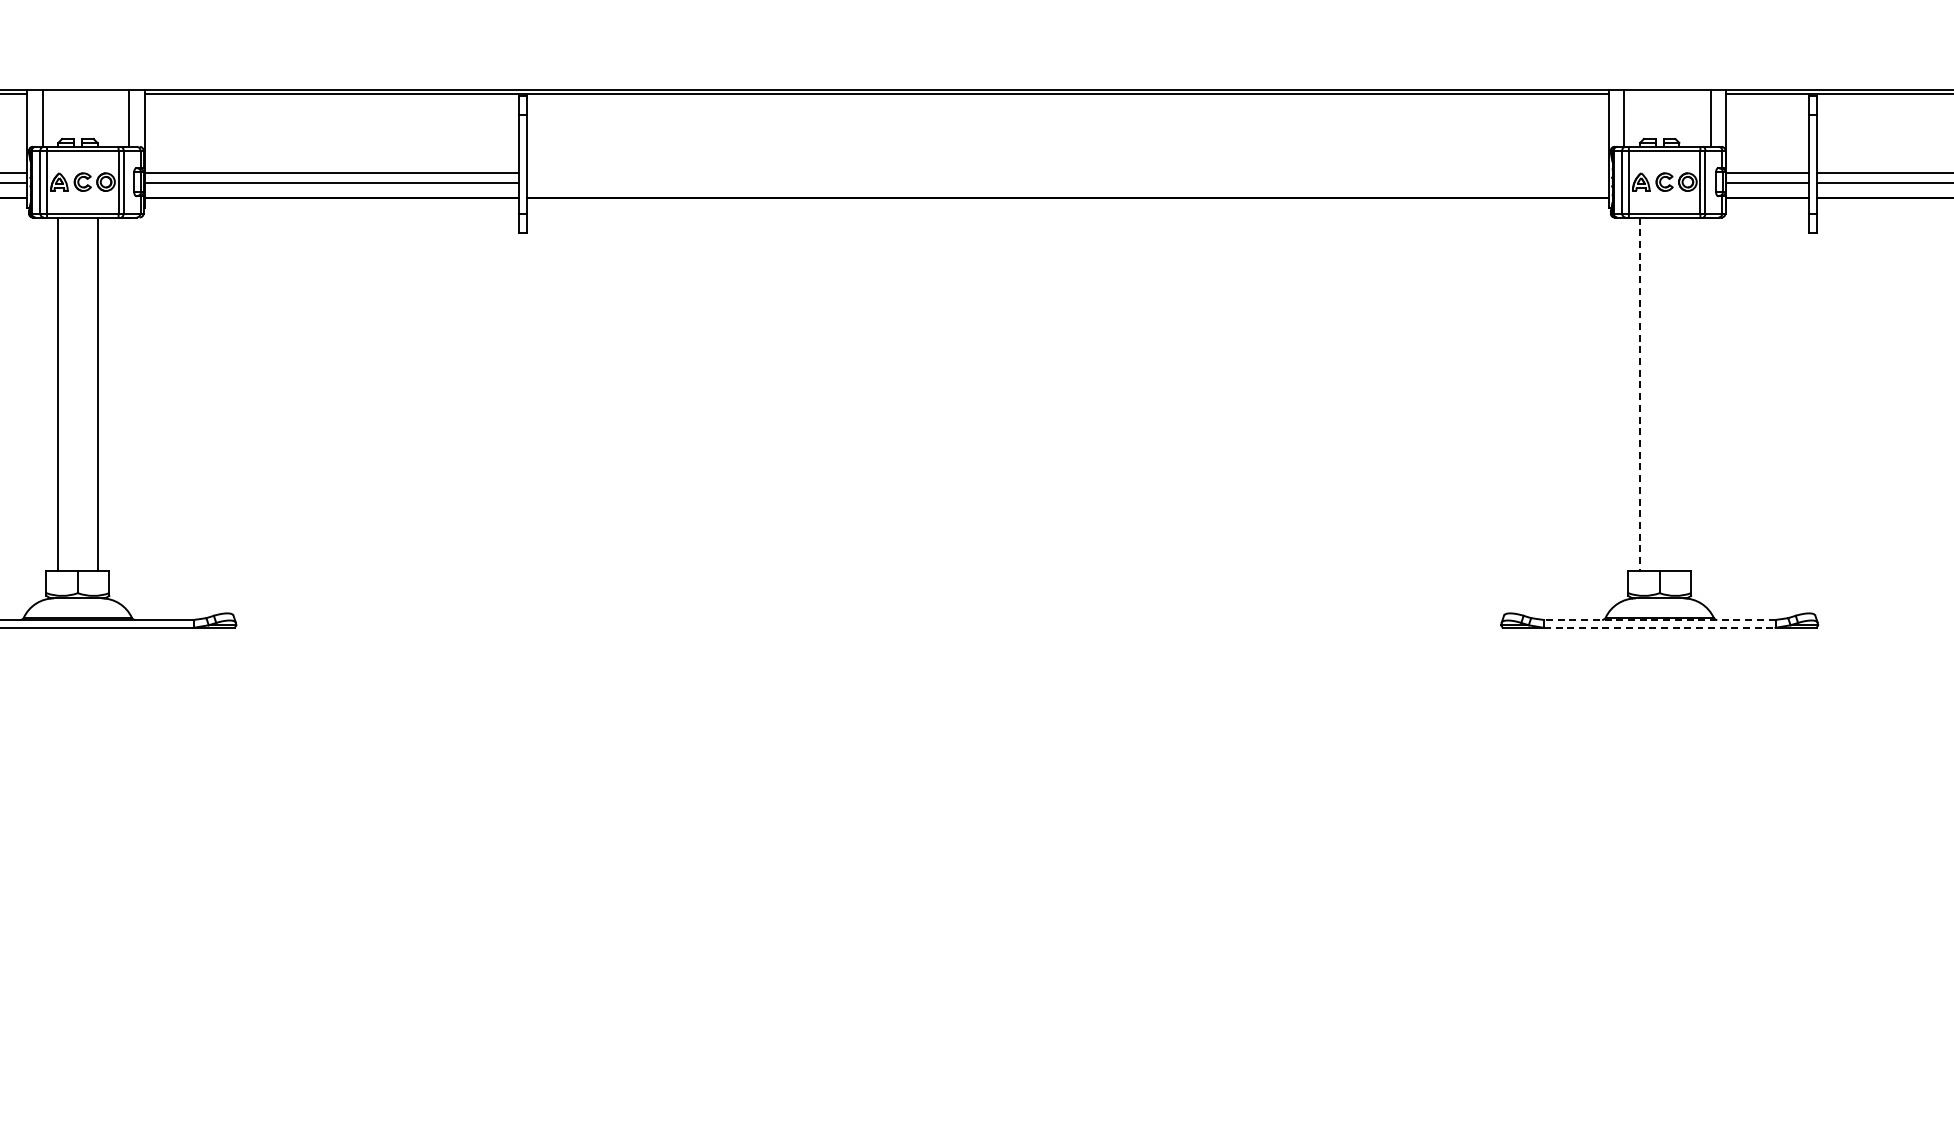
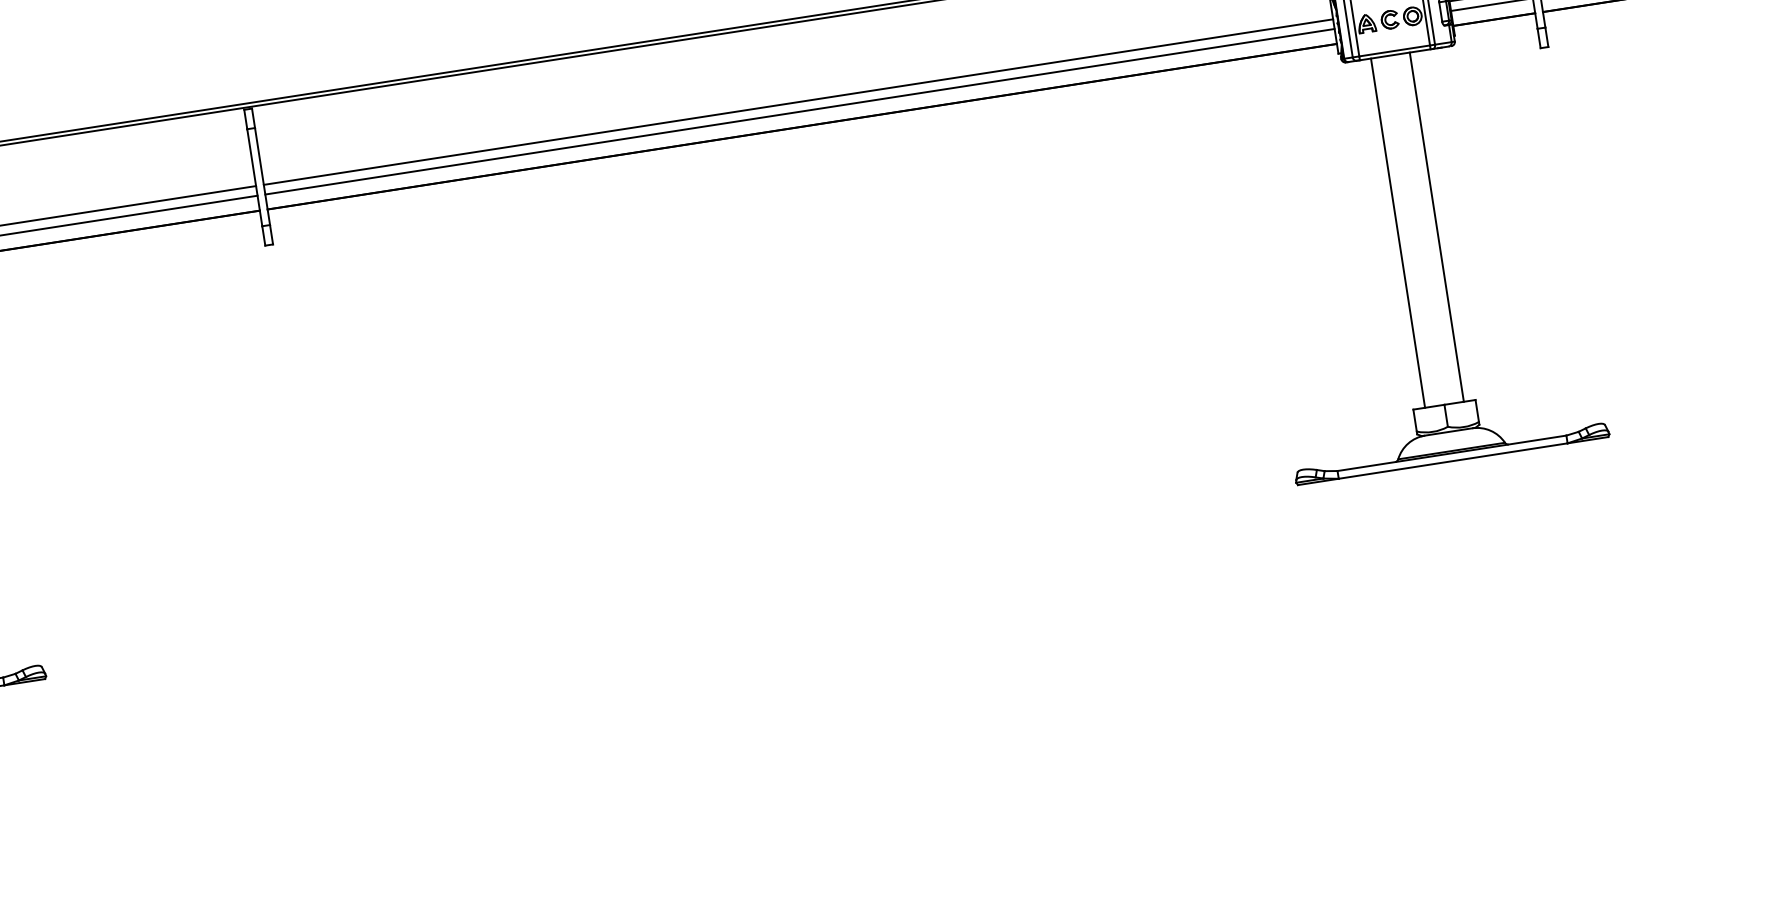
line: (1067, 172) -> (798, 101), added
line: (1067, 182) -> (799, 111), added
line: (1679, 393) -> (1436, 226), added
line: (1640, 394) -> (1398, 233), dashed -> solid
line: (1659, 619) -> (1451, 452), dashed -> solid
line: (1659, 627) -> (1452, 460), dashed -> solid

